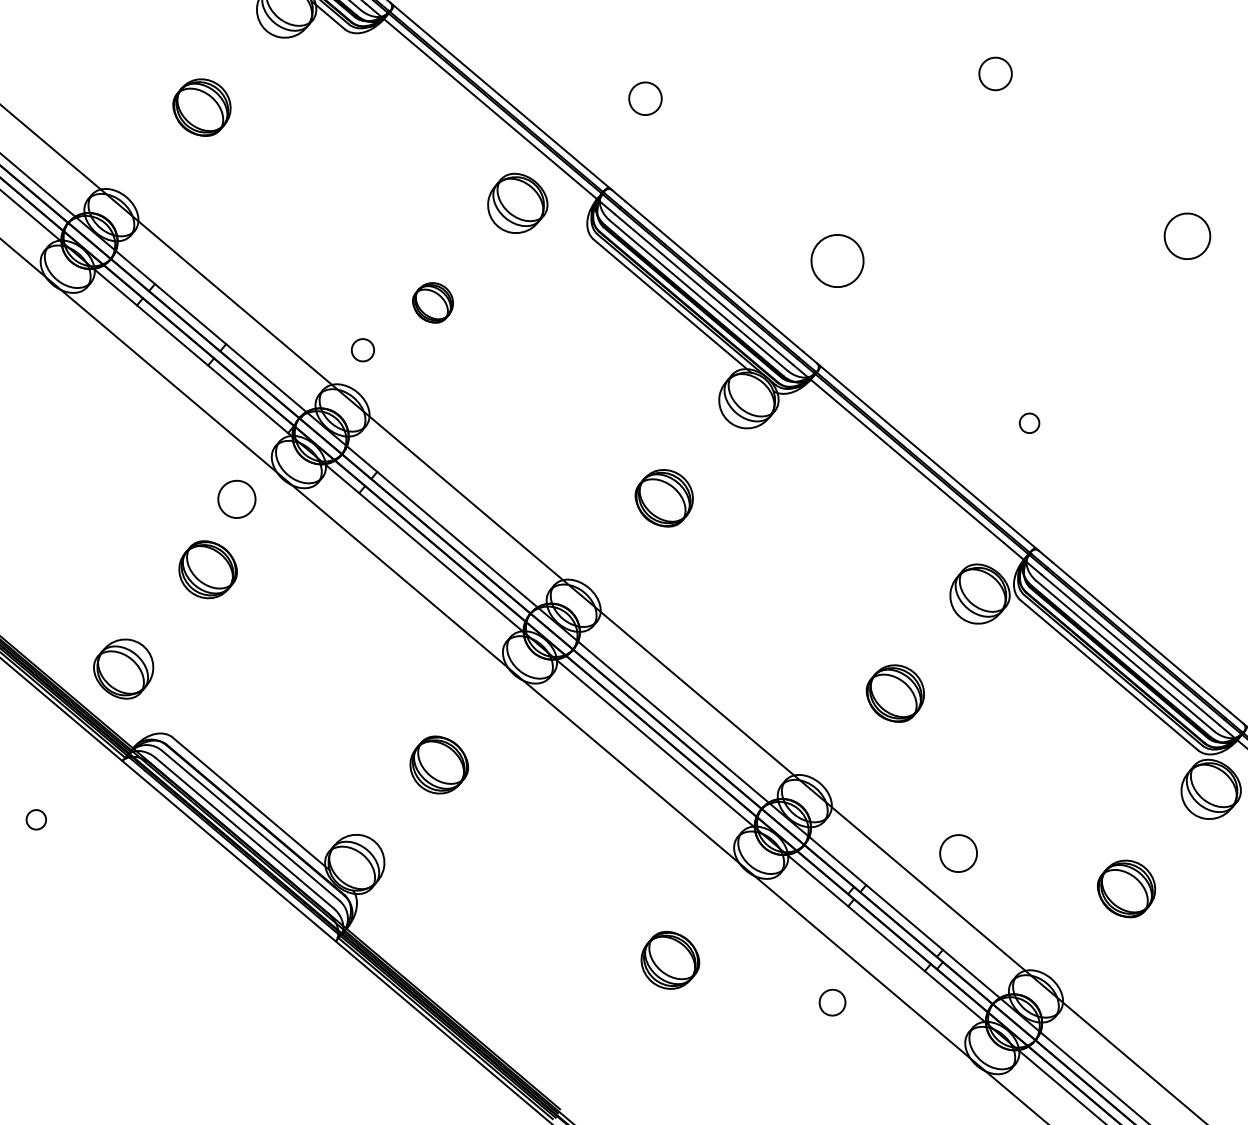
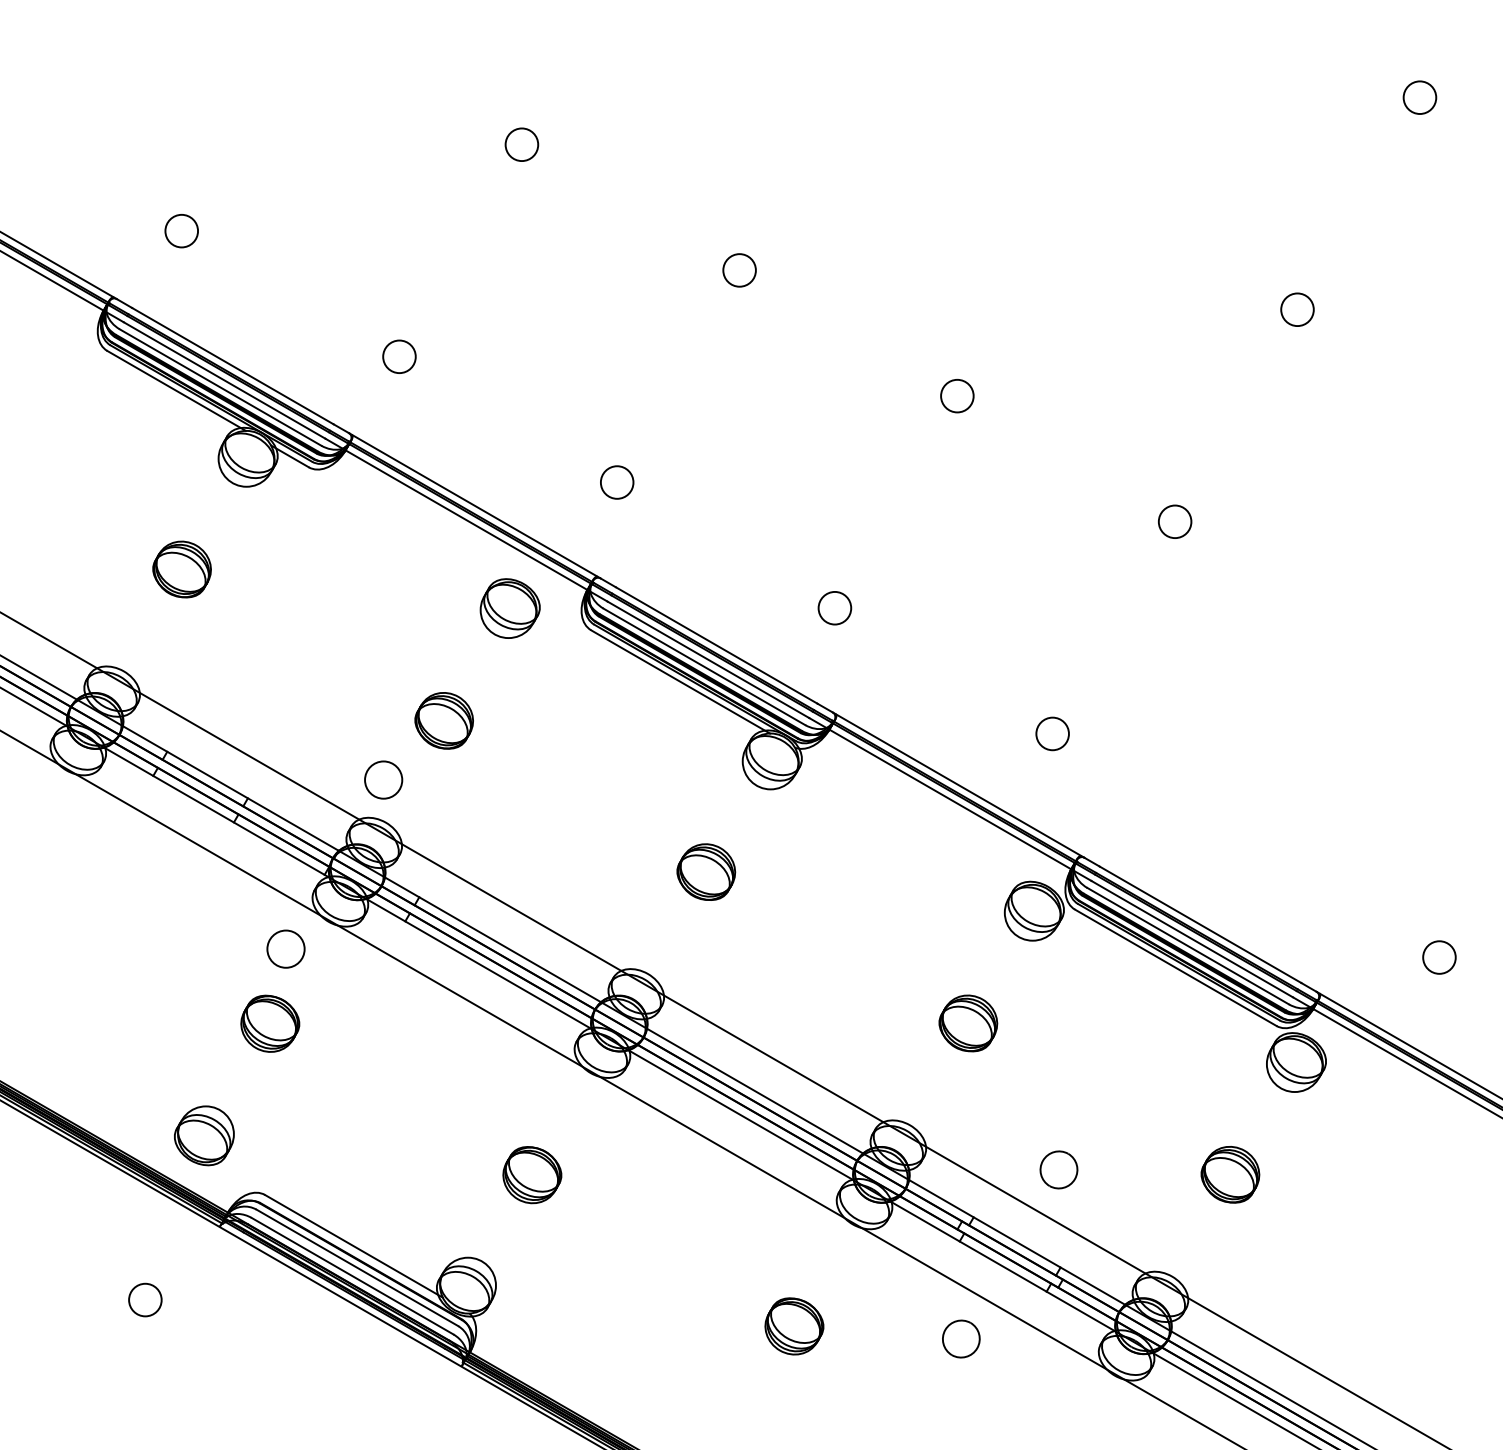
circle: (1188, 235) -> (1175, 521), size x0.71
circle: (837, 260) -> (834, 607), size x0.62
part: (432, 302) -> (443, 720), size x1.43
circle: (362, 349) -> (383, 779), size x1.67
circle: (1029, 422) -> (1052, 733), size x1.67
circle: (36, 819) -> (145, 1299), size x1.67
part: (832, 1002) -> (961, 1338), size x1.43

